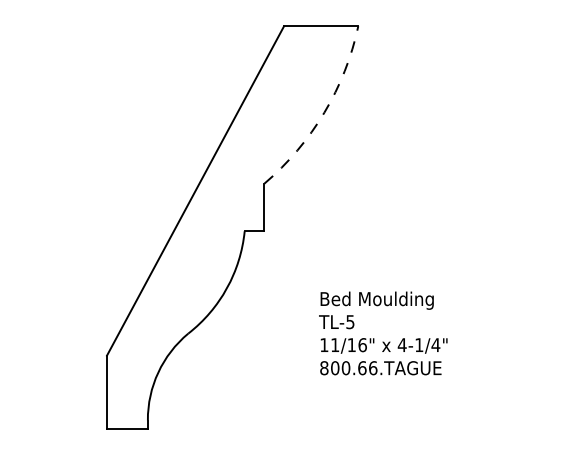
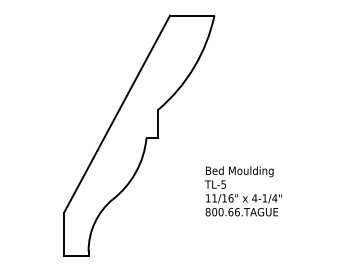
arc: (324, 112) -> (194, 67), dashed -> solid
text: (383, 333) -> (243, 191), moved

